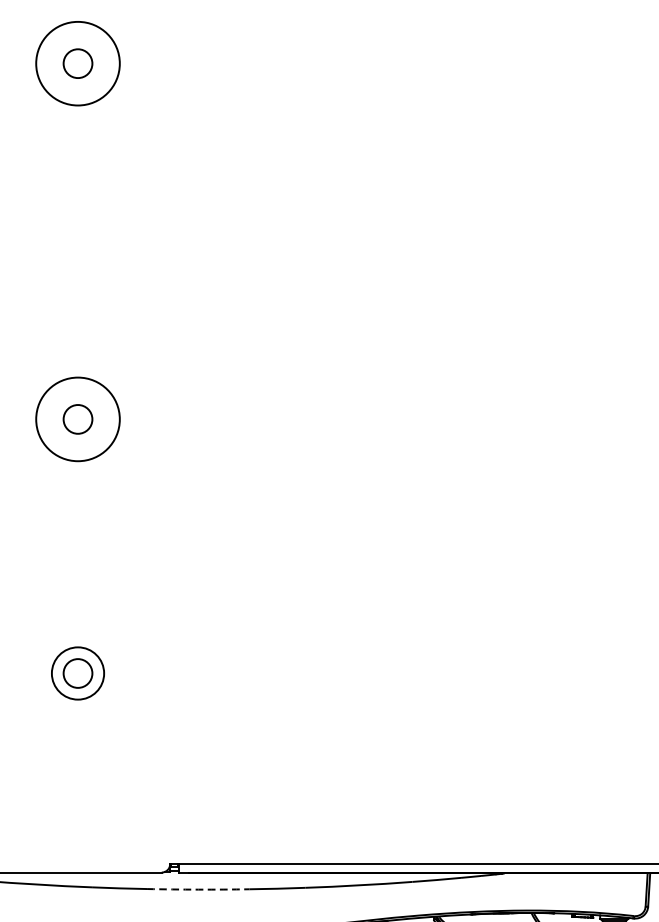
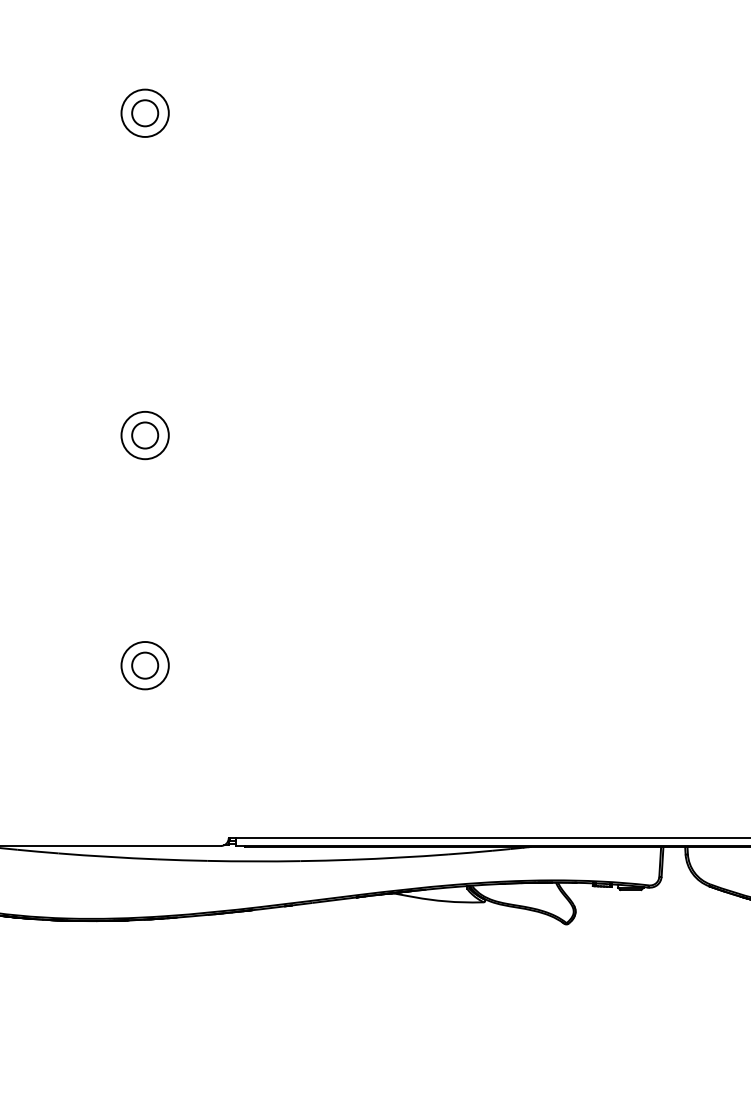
circle: (77, 62) -> (144, 112), size x0.62
circle: (77, 419) -> (144, 435), size x0.62
arc: (198, 889) -> (254, 861), dashed -> solid

